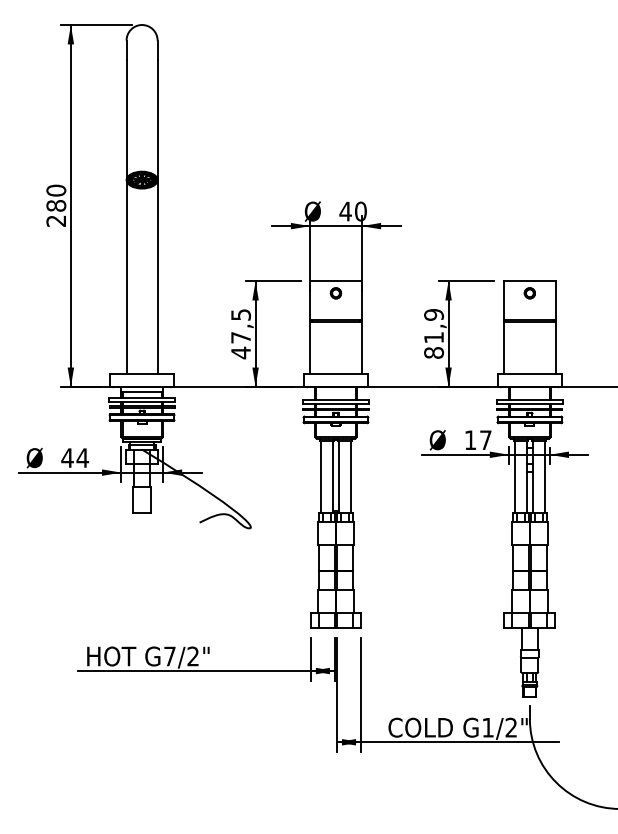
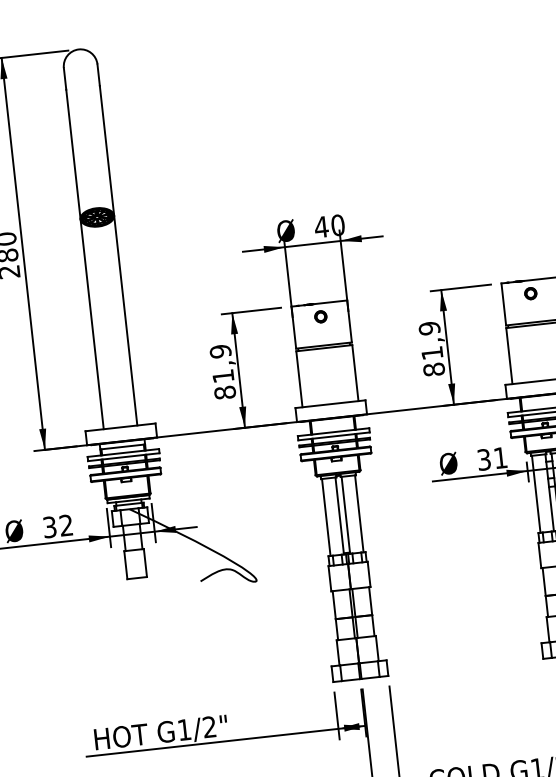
text: (241, 334) -> (223, 372), 47,5 -> 81,9
text: (477, 440) -> (491, 459), 17 -> 31
text: (75, 458) -> (58, 526), 44 -> 32
text: (169, 656) -> (183, 729), G7/2" -> G1/2"

